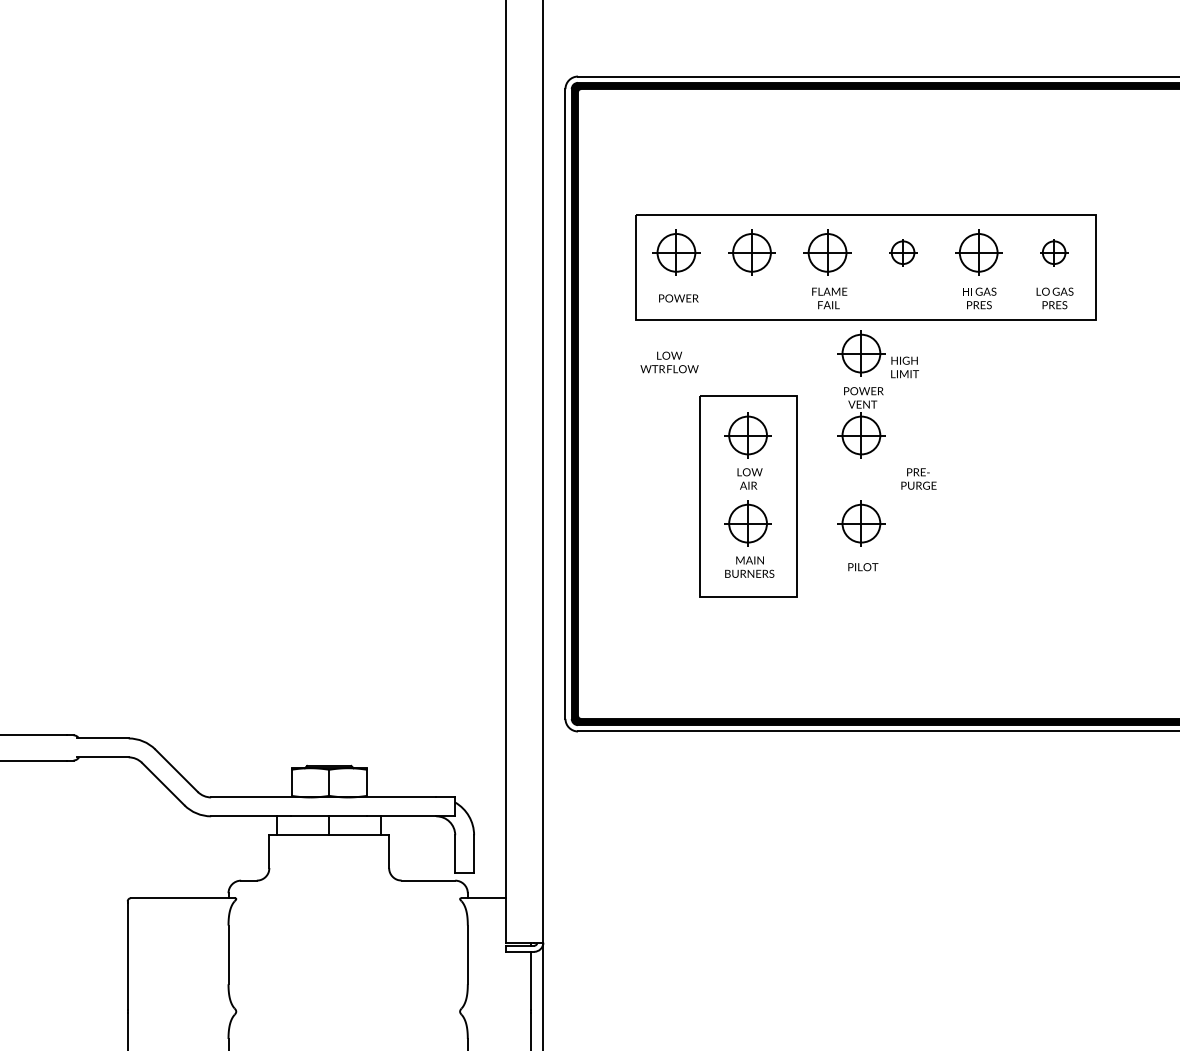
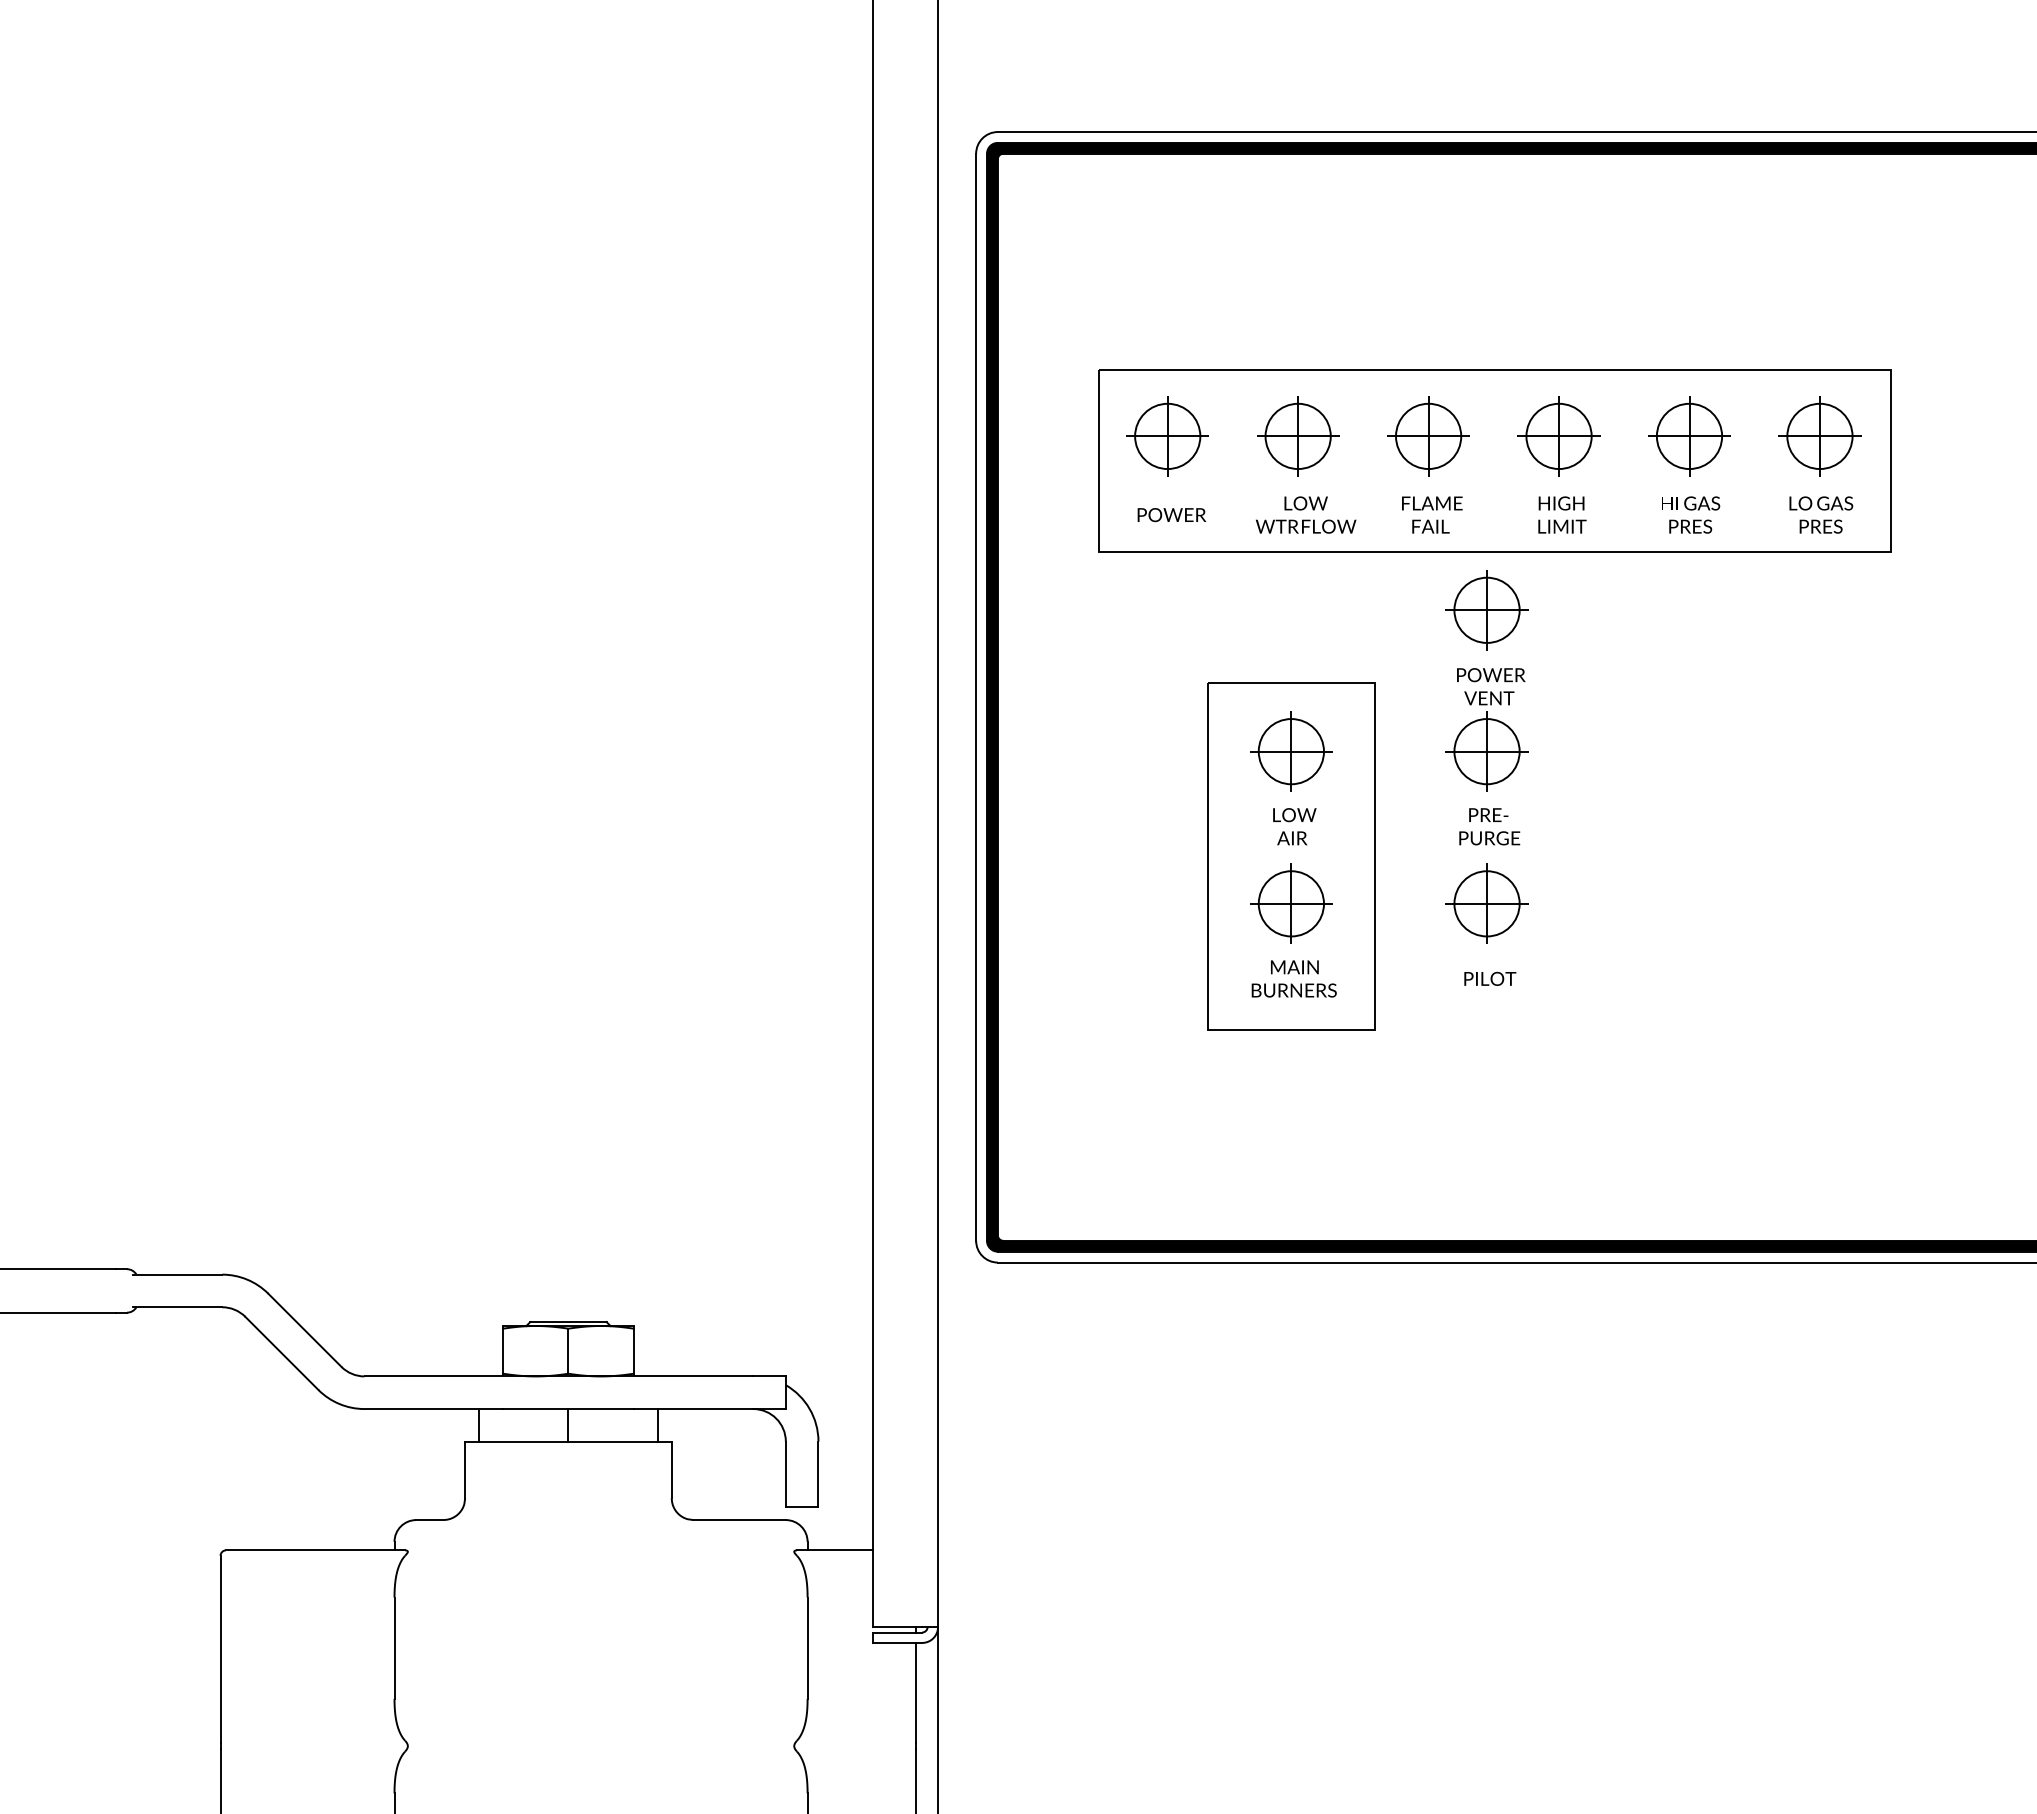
part: (902, 252) -> (1557, 435), size x1.67
part: (1053, 252) -> (1818, 435), size x1.67
text: (669, 362) -> (1305, 515), moved
text: (904, 367) -> (1561, 515), moved
text: (918, 478) -> (1488, 825), moved

